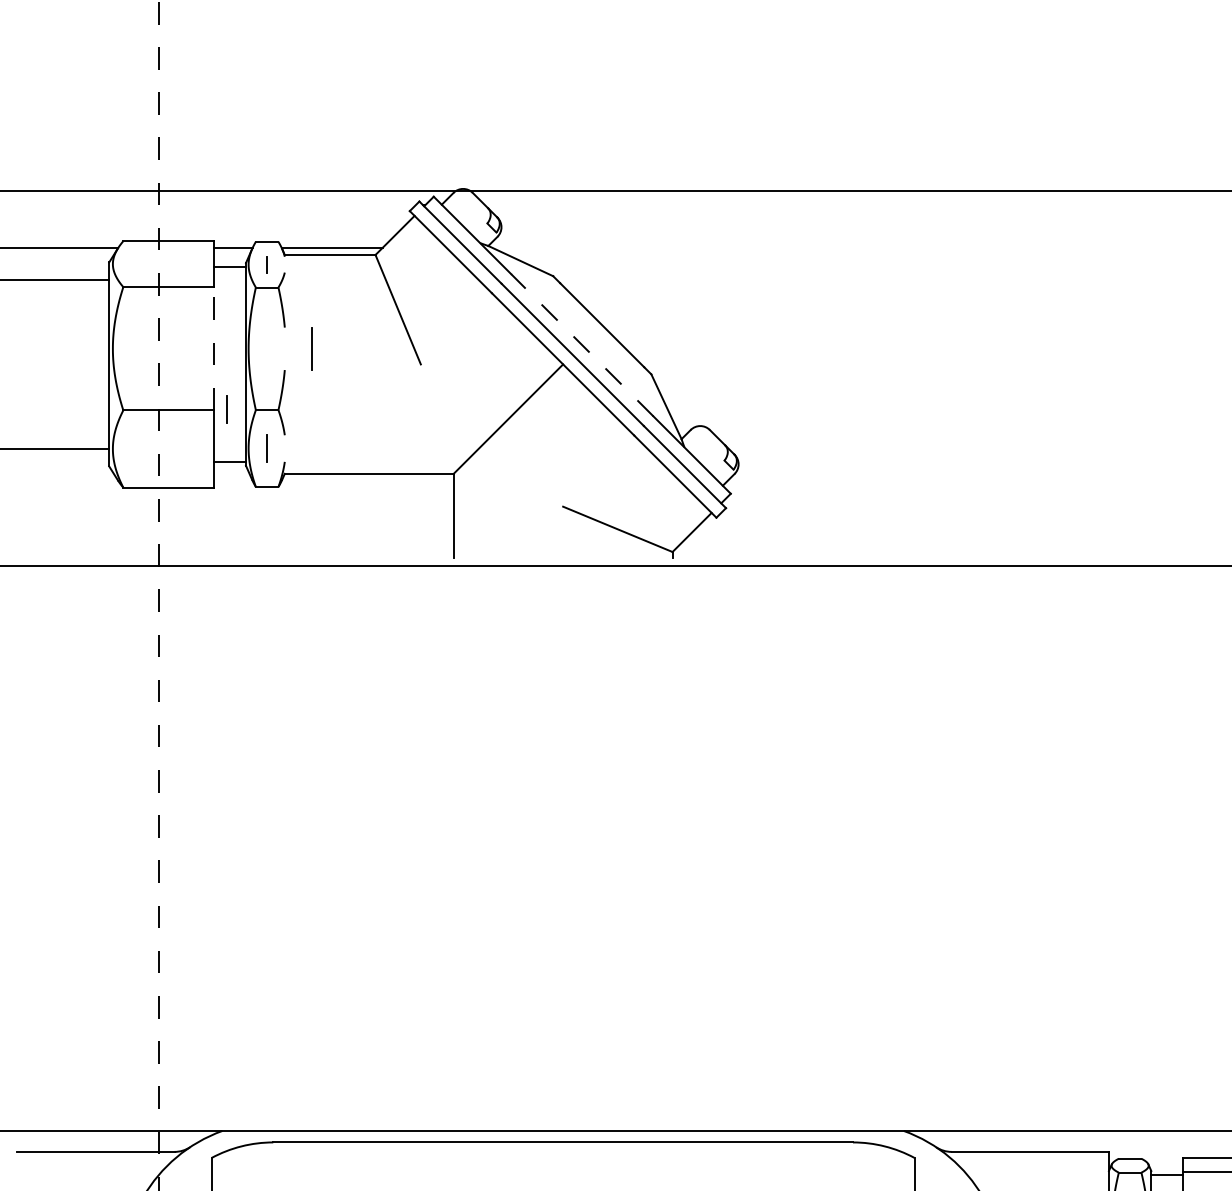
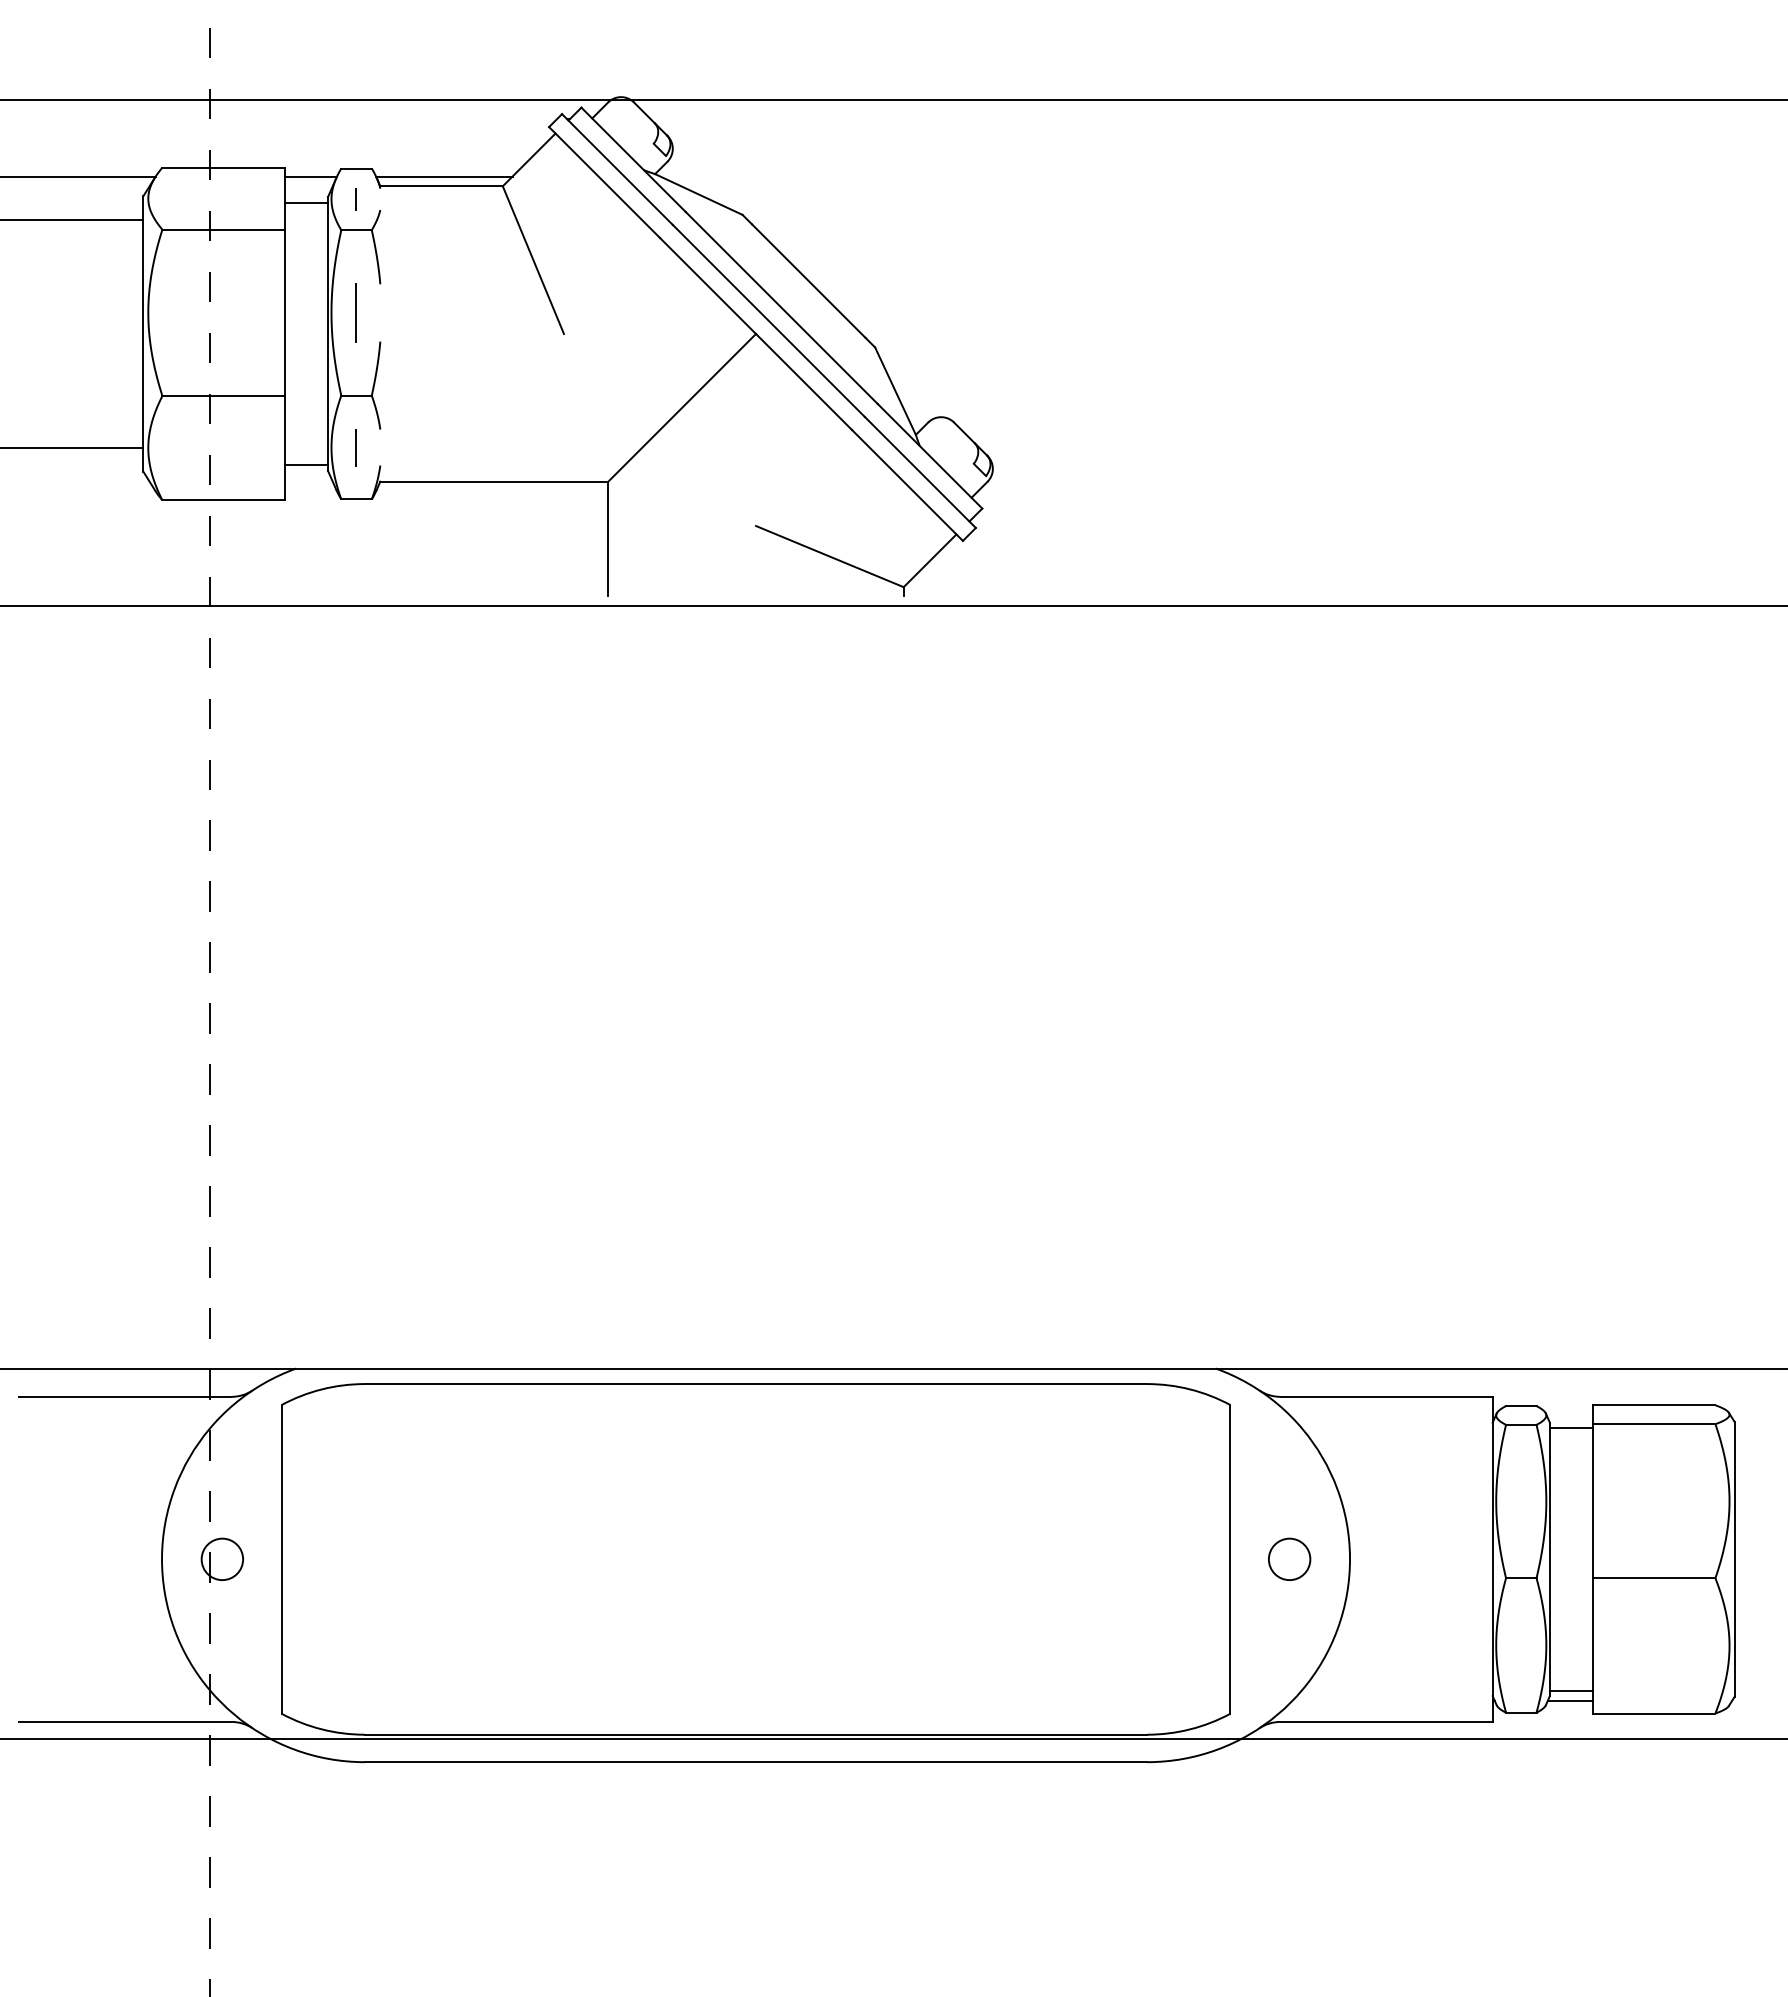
line: (582, 345) -> (781, 308), dashed -> solid
line: (214, 348) -> (285, 312), dashed -> solid
line: (311, 348) -> (355, 312), moved
line: (227, 409) -> (302, 394), removed

